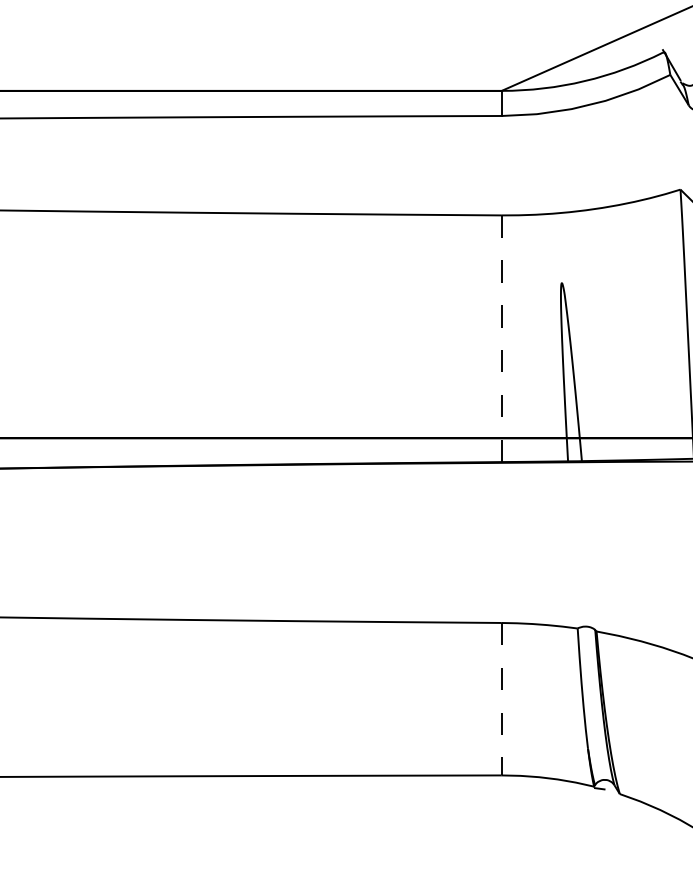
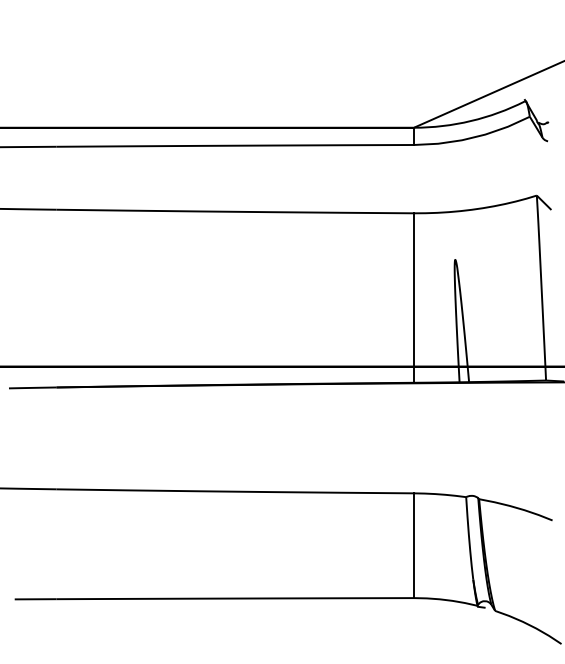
line: (502, 339) -> (414, 298), dashed -> solid
line: (502, 700) -> (414, 546), dashed -> solid

